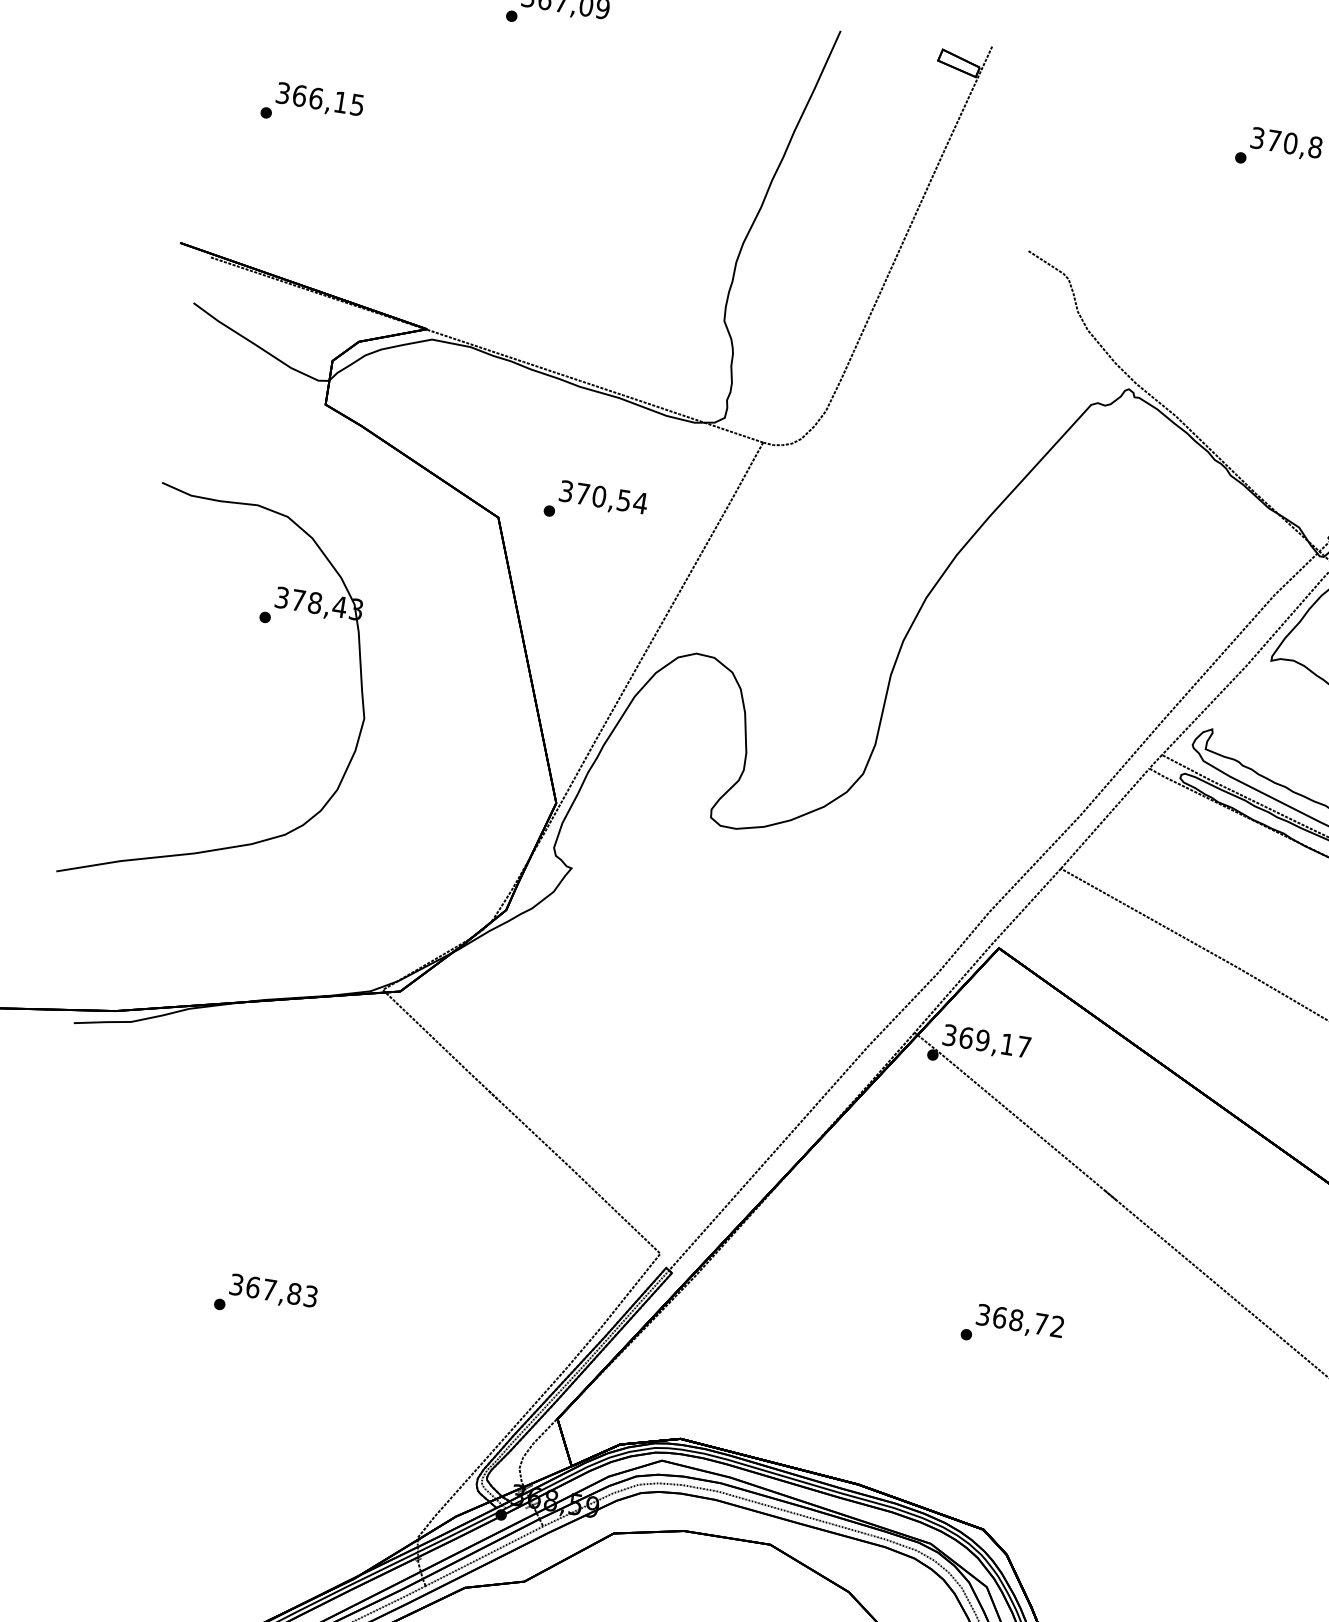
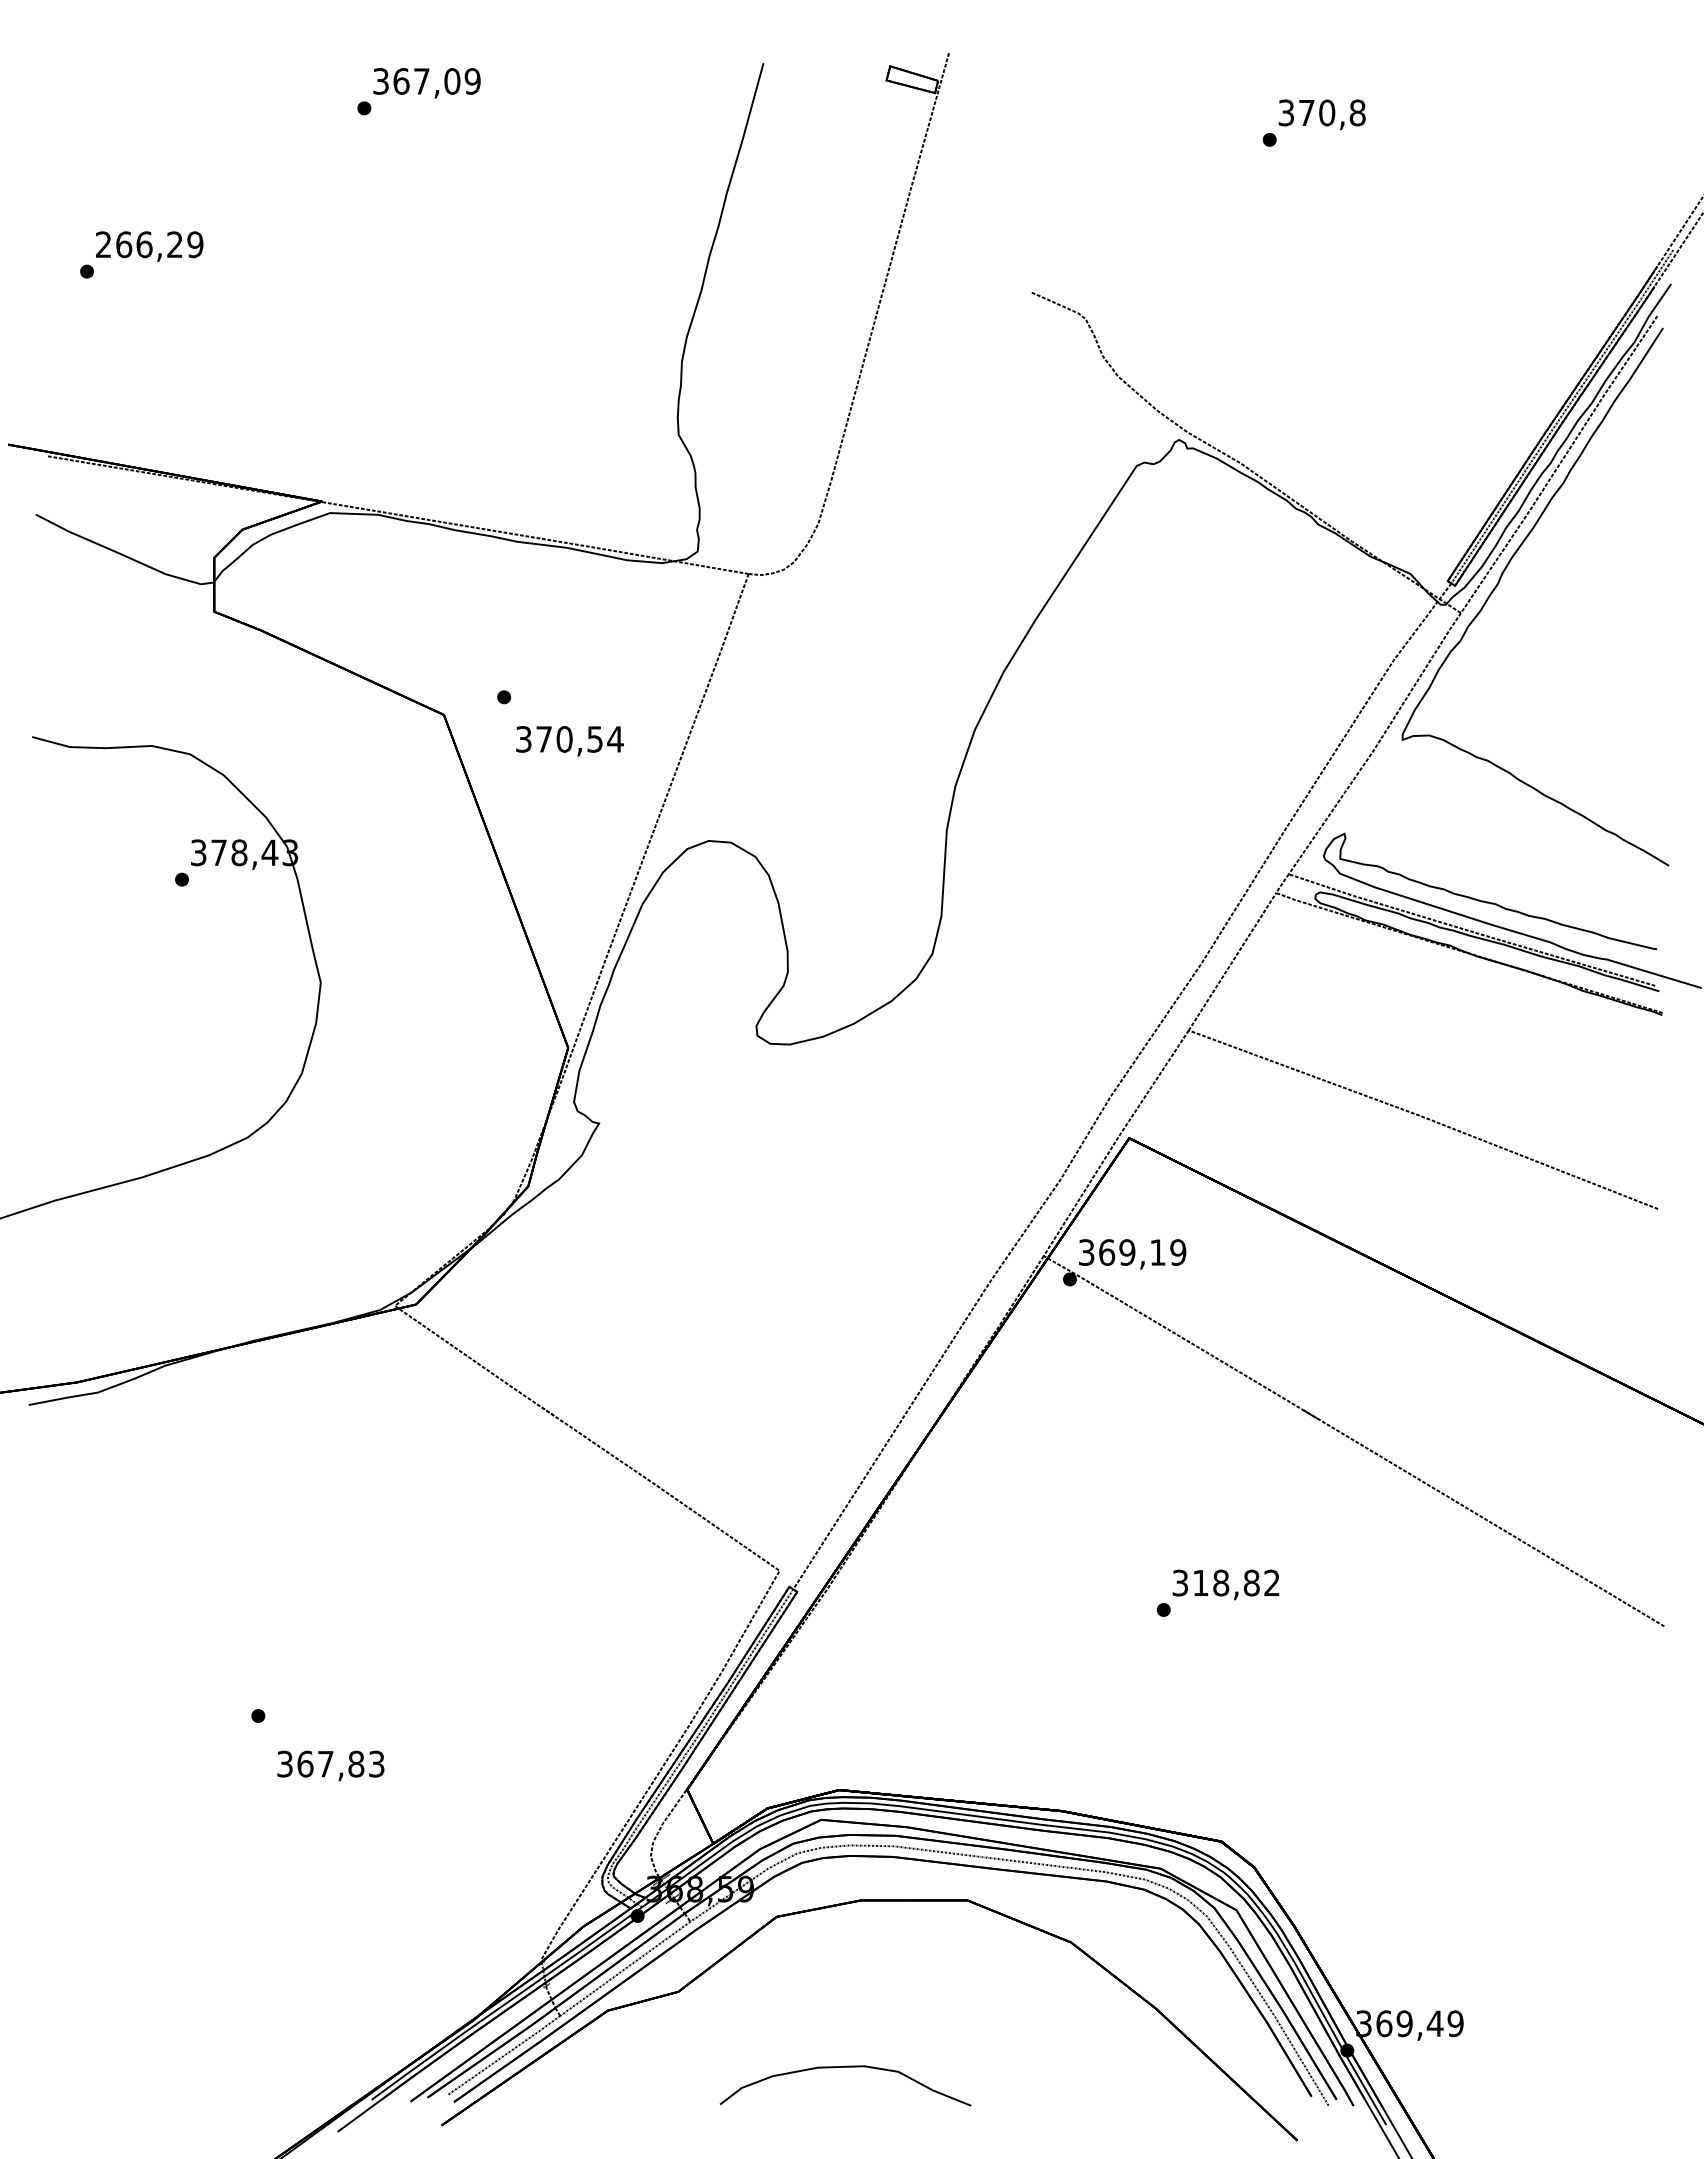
text: (320, 98) -> (149, 244), 366,15 -> 266,29
text: (603, 498) -> (569, 741), moved
text: (1024, 1047) -> (1178, 1252), 369,17 -> 369,19
text: (273, 1291) -> (330, 1765), moved
text: (1020, 1320) -> (1226, 1582), 368,72 -> 318,82

